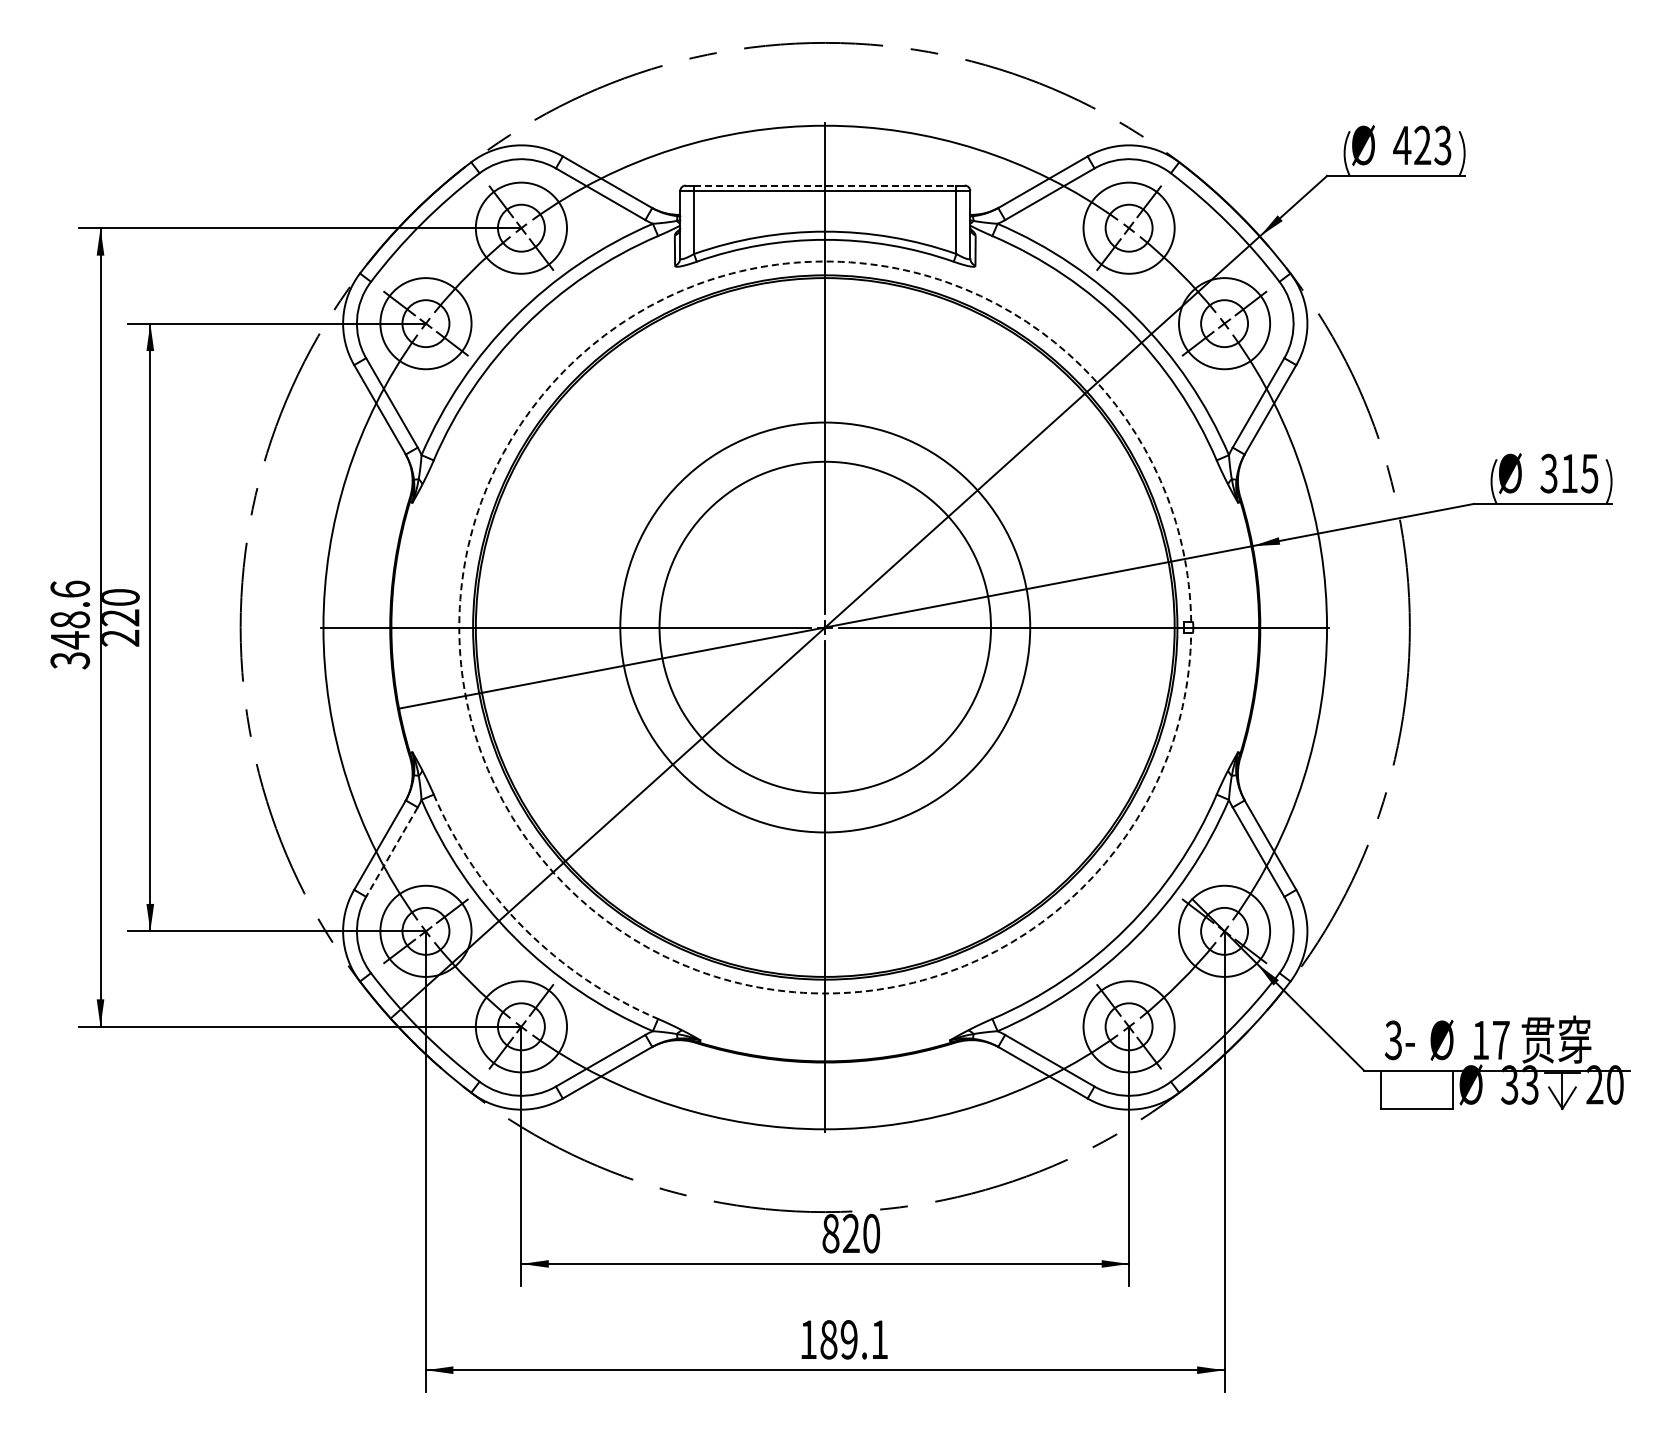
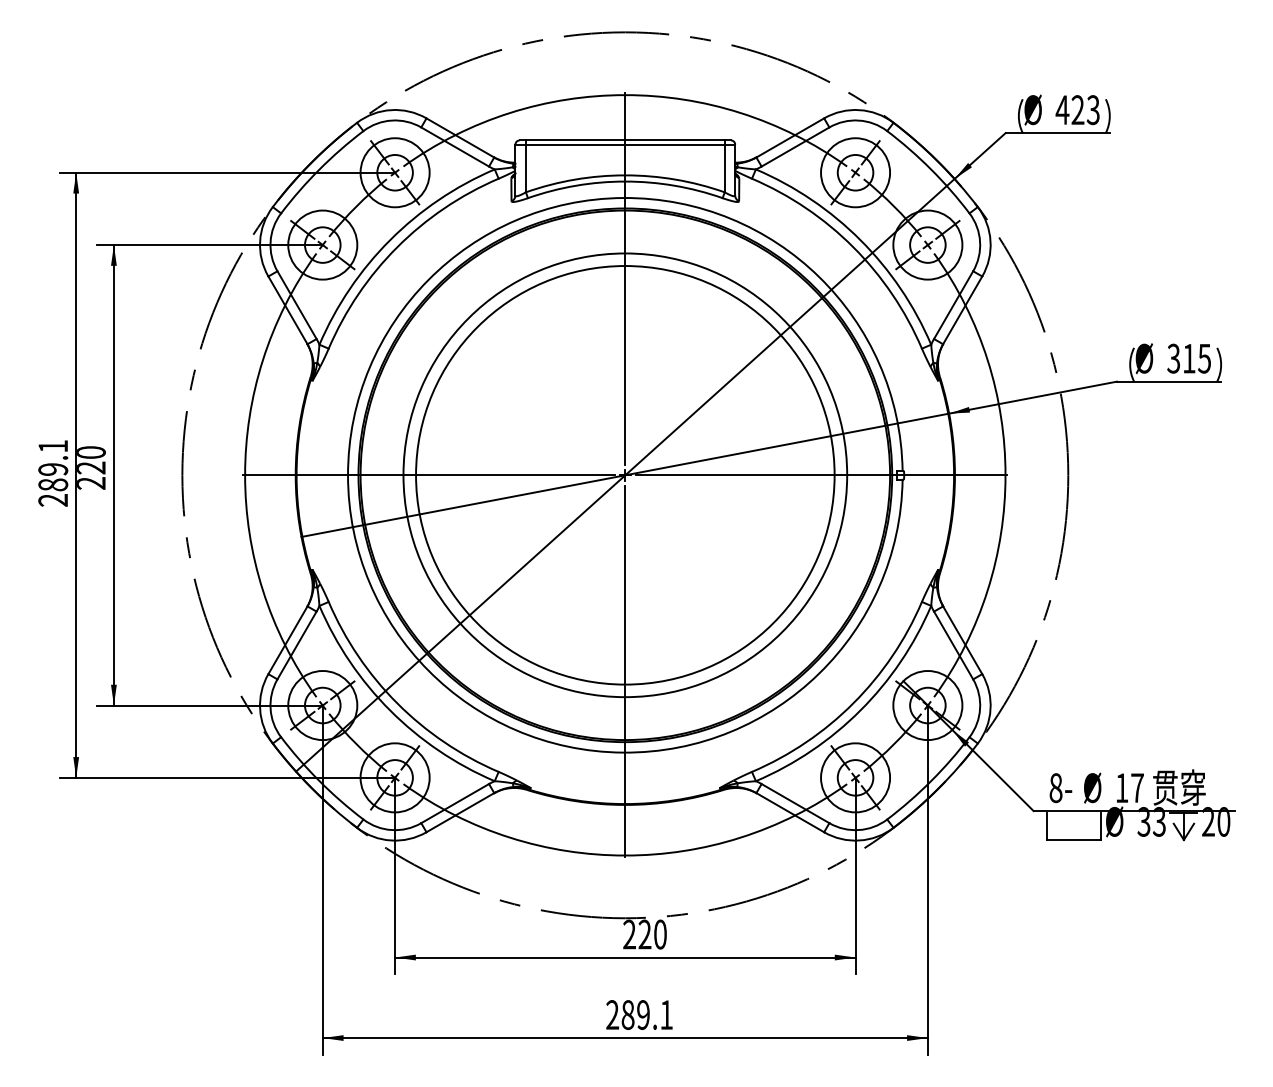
line: (825, 185) -> (625, 140), dashed -> solid
text: (70, 624) -> (53, 473), 348.6 -> 289.1
arc: (459, 627) -> (348, 475), dashed -> solid
circle: (825, 627) -> (625, 475), size x1.43
circle: (825, 627) -> (625, 475), size x1.67
line: (391, 852) -> (296, 645), dashed -> solid
arc: (524, 928) -> (397, 703), dashed -> solid
text: (1393, 1040) -> (1055, 788), 3- -> 8-
text: (830, 1233) -> (629, 934), 820 -> 220
text: (808, 1339) -> (612, 1014), 189.1 -> 289.1

